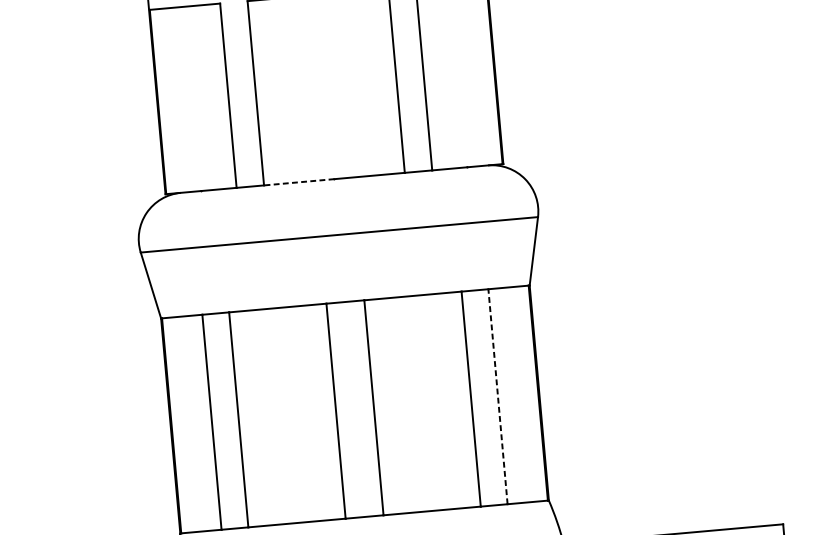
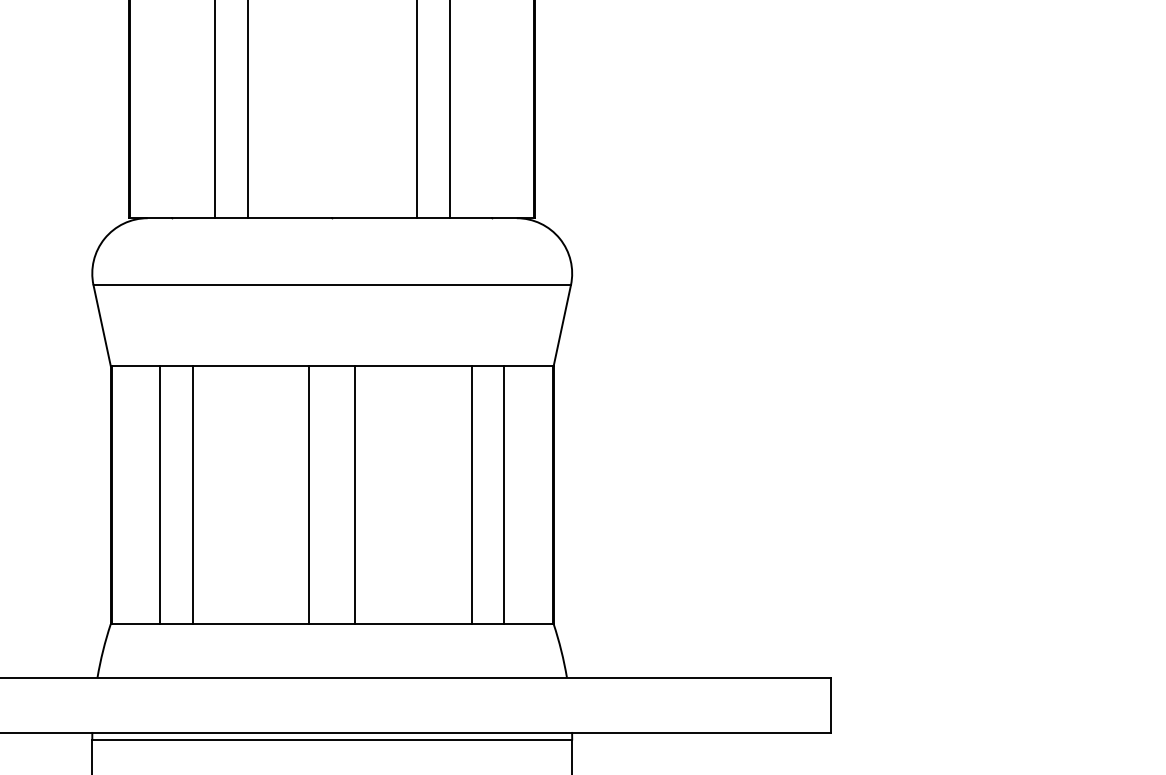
line: (298, 182) -> (289, 218), dashed -> solid
line: (498, 396) -> (504, 494), dashed -> solid

